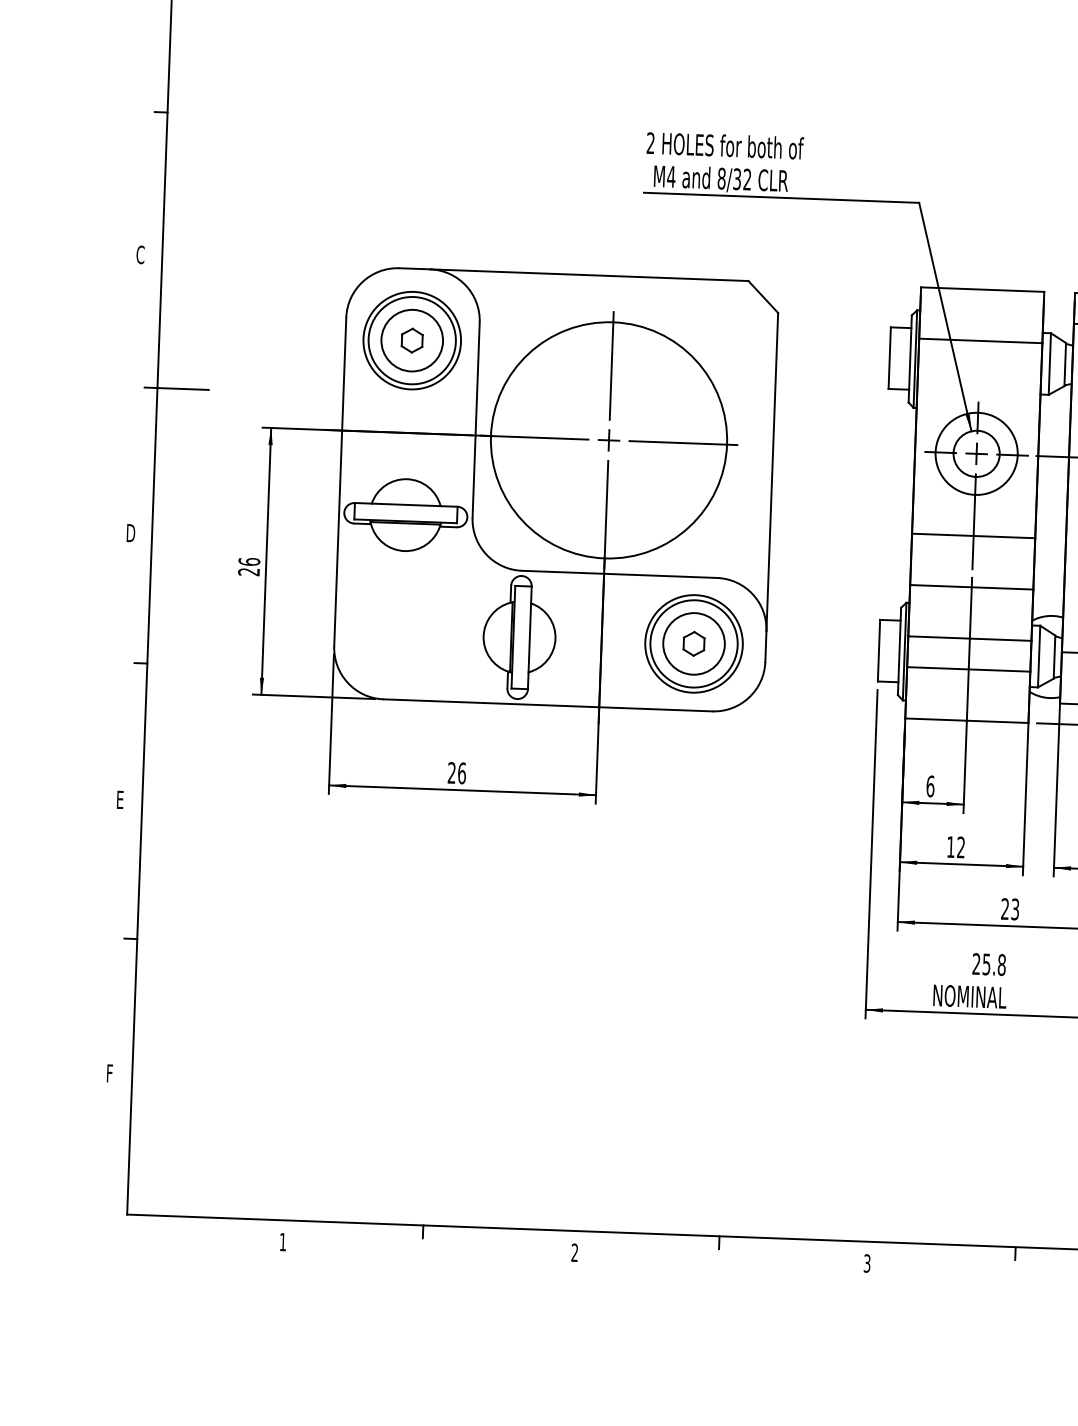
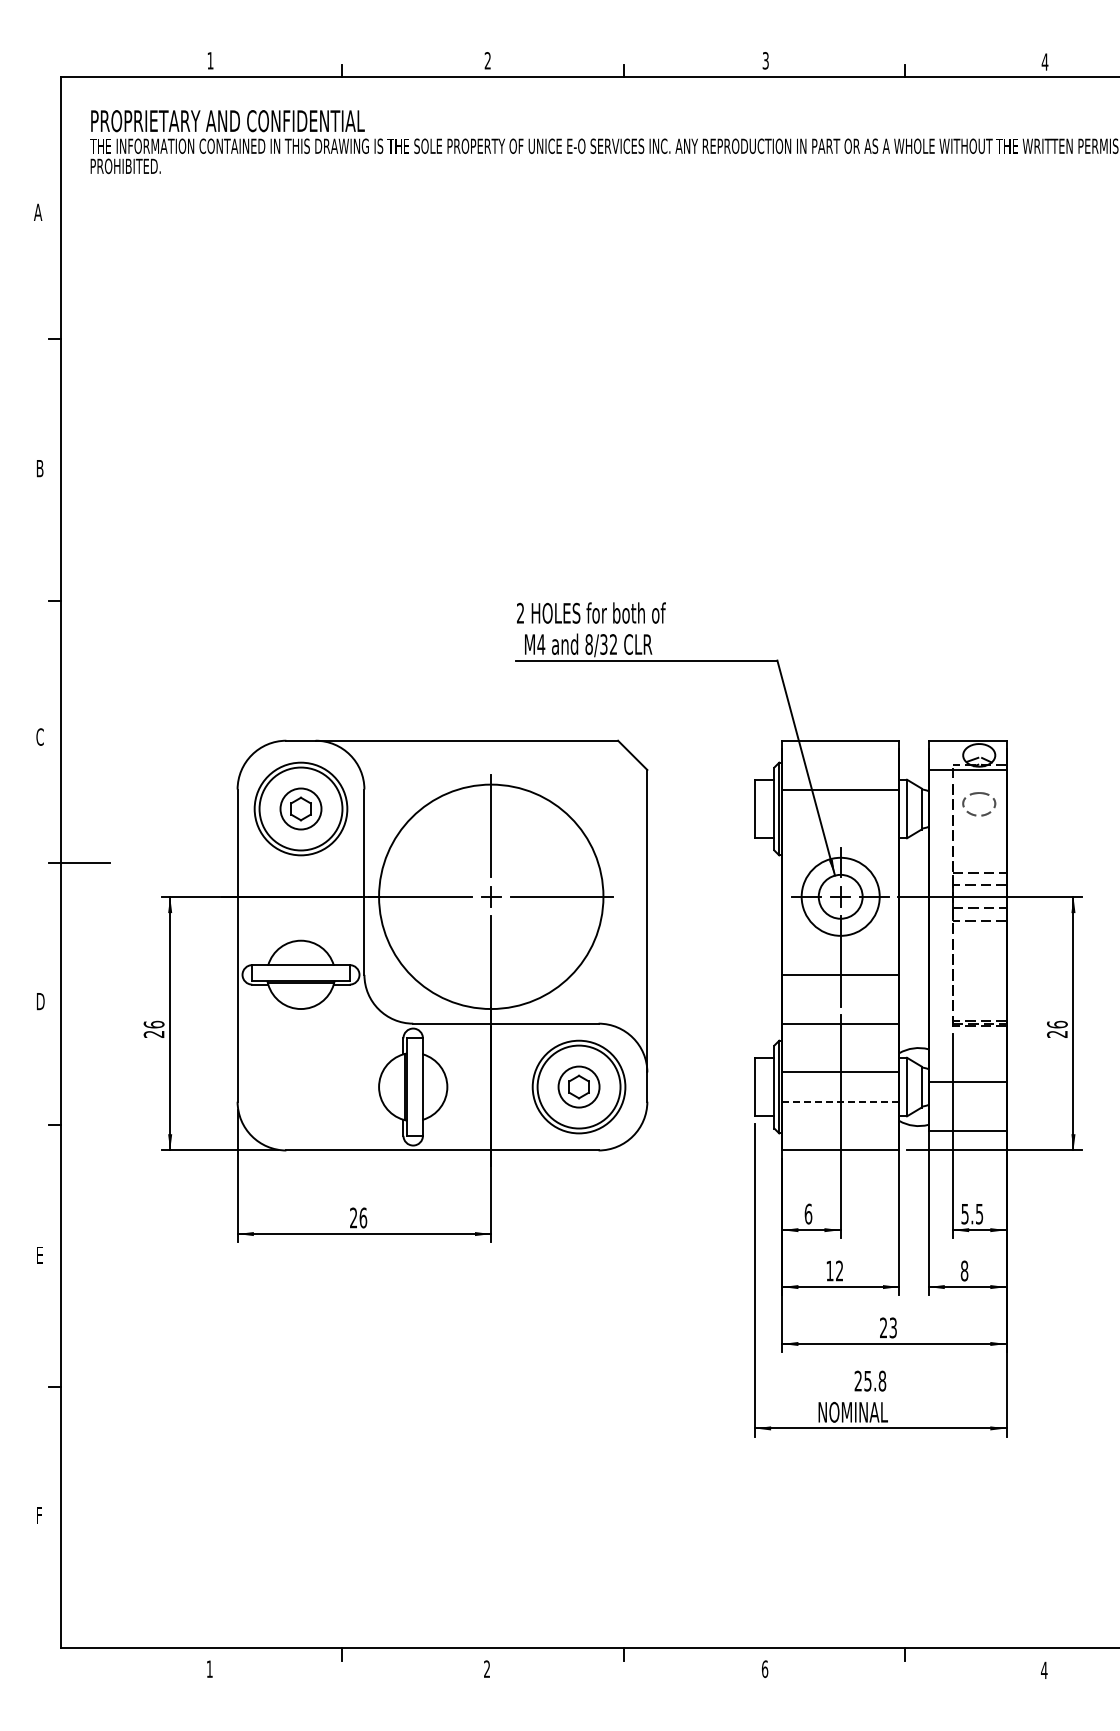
circle: (411, 340) -> (300, 808), size x0.7
circle: (693, 643) -> (578, 1086), size x0.7
line: (968, 669) -> (840, 1101), solid -> dashed
text: (866, 1263) -> (764, 1669), 3 -> 6

